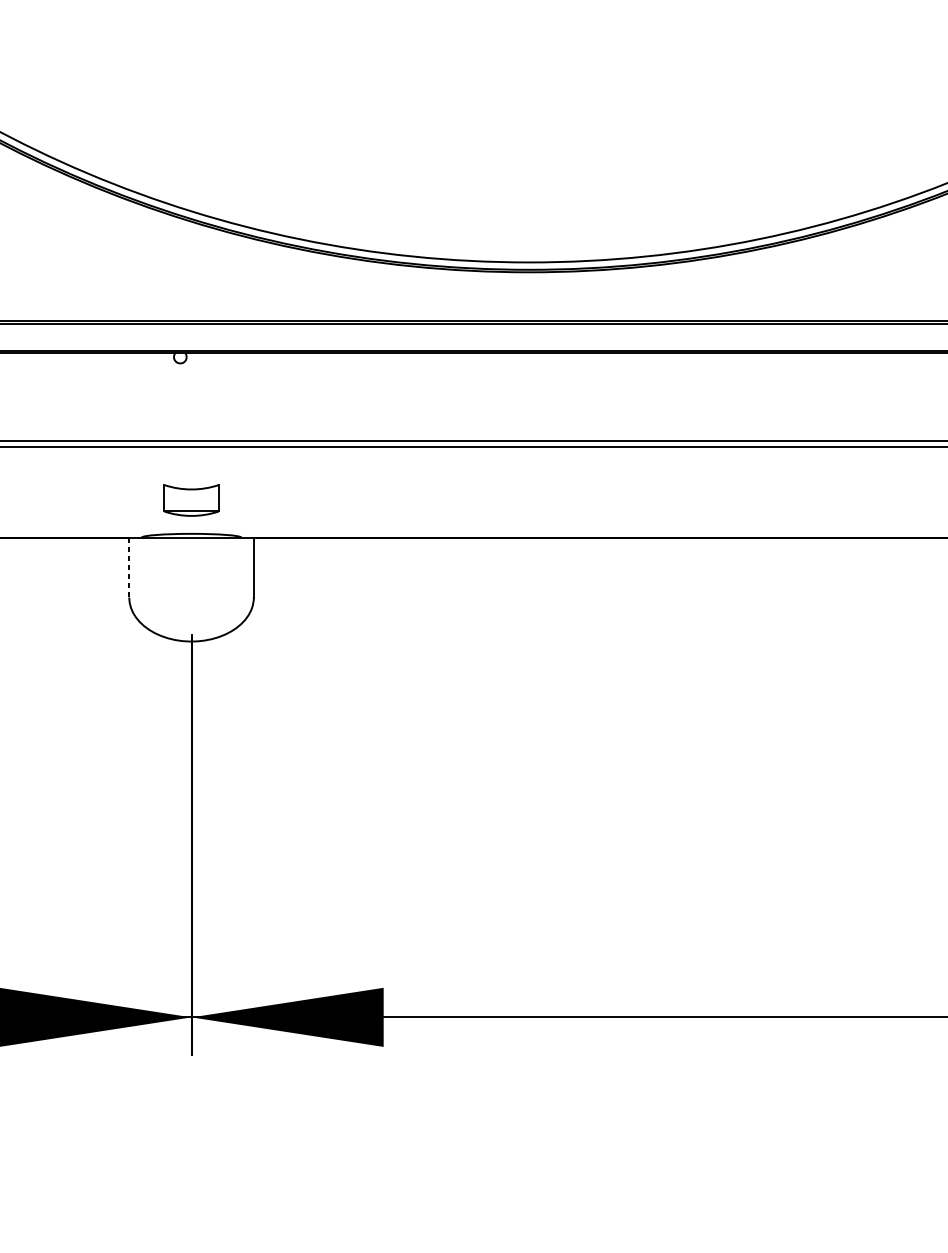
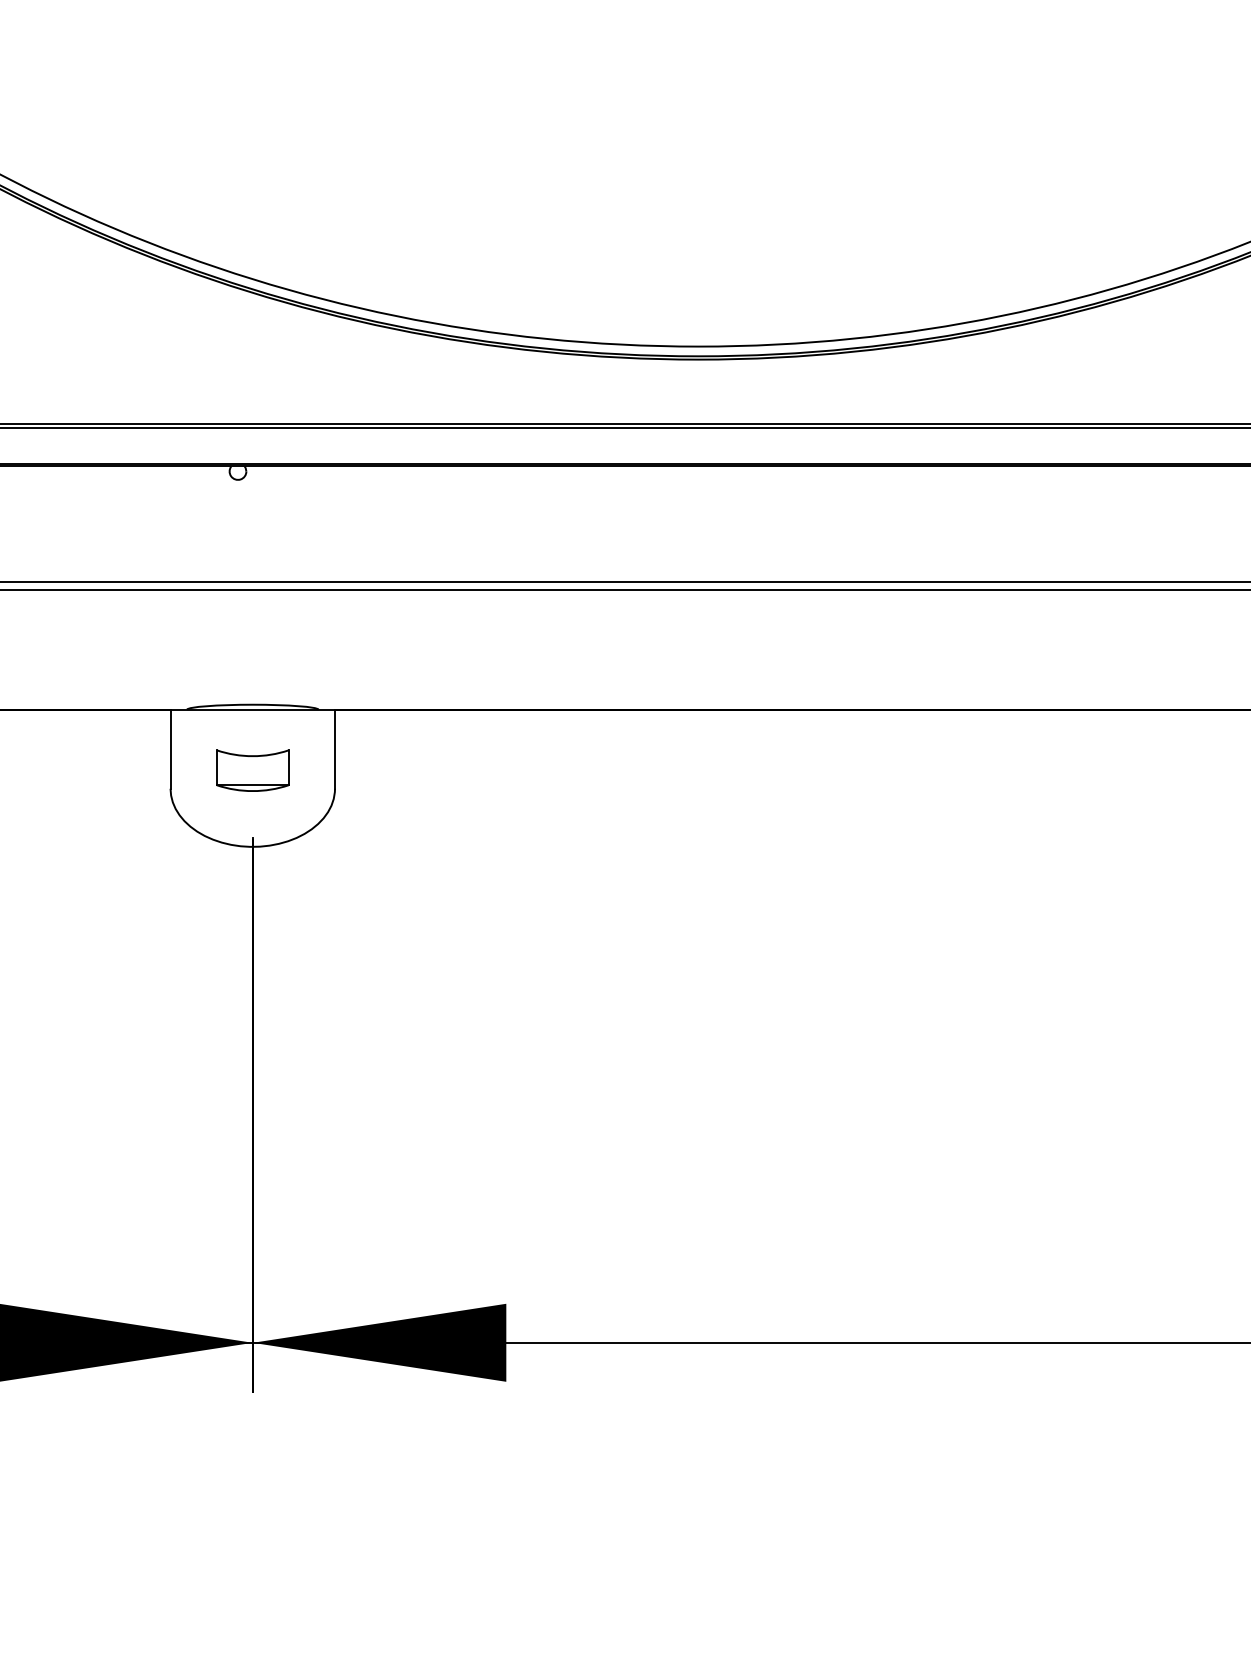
part: (191, 500) -> (252, 770), moved
line: (129, 567) -> (170, 749), dashed -> solid

